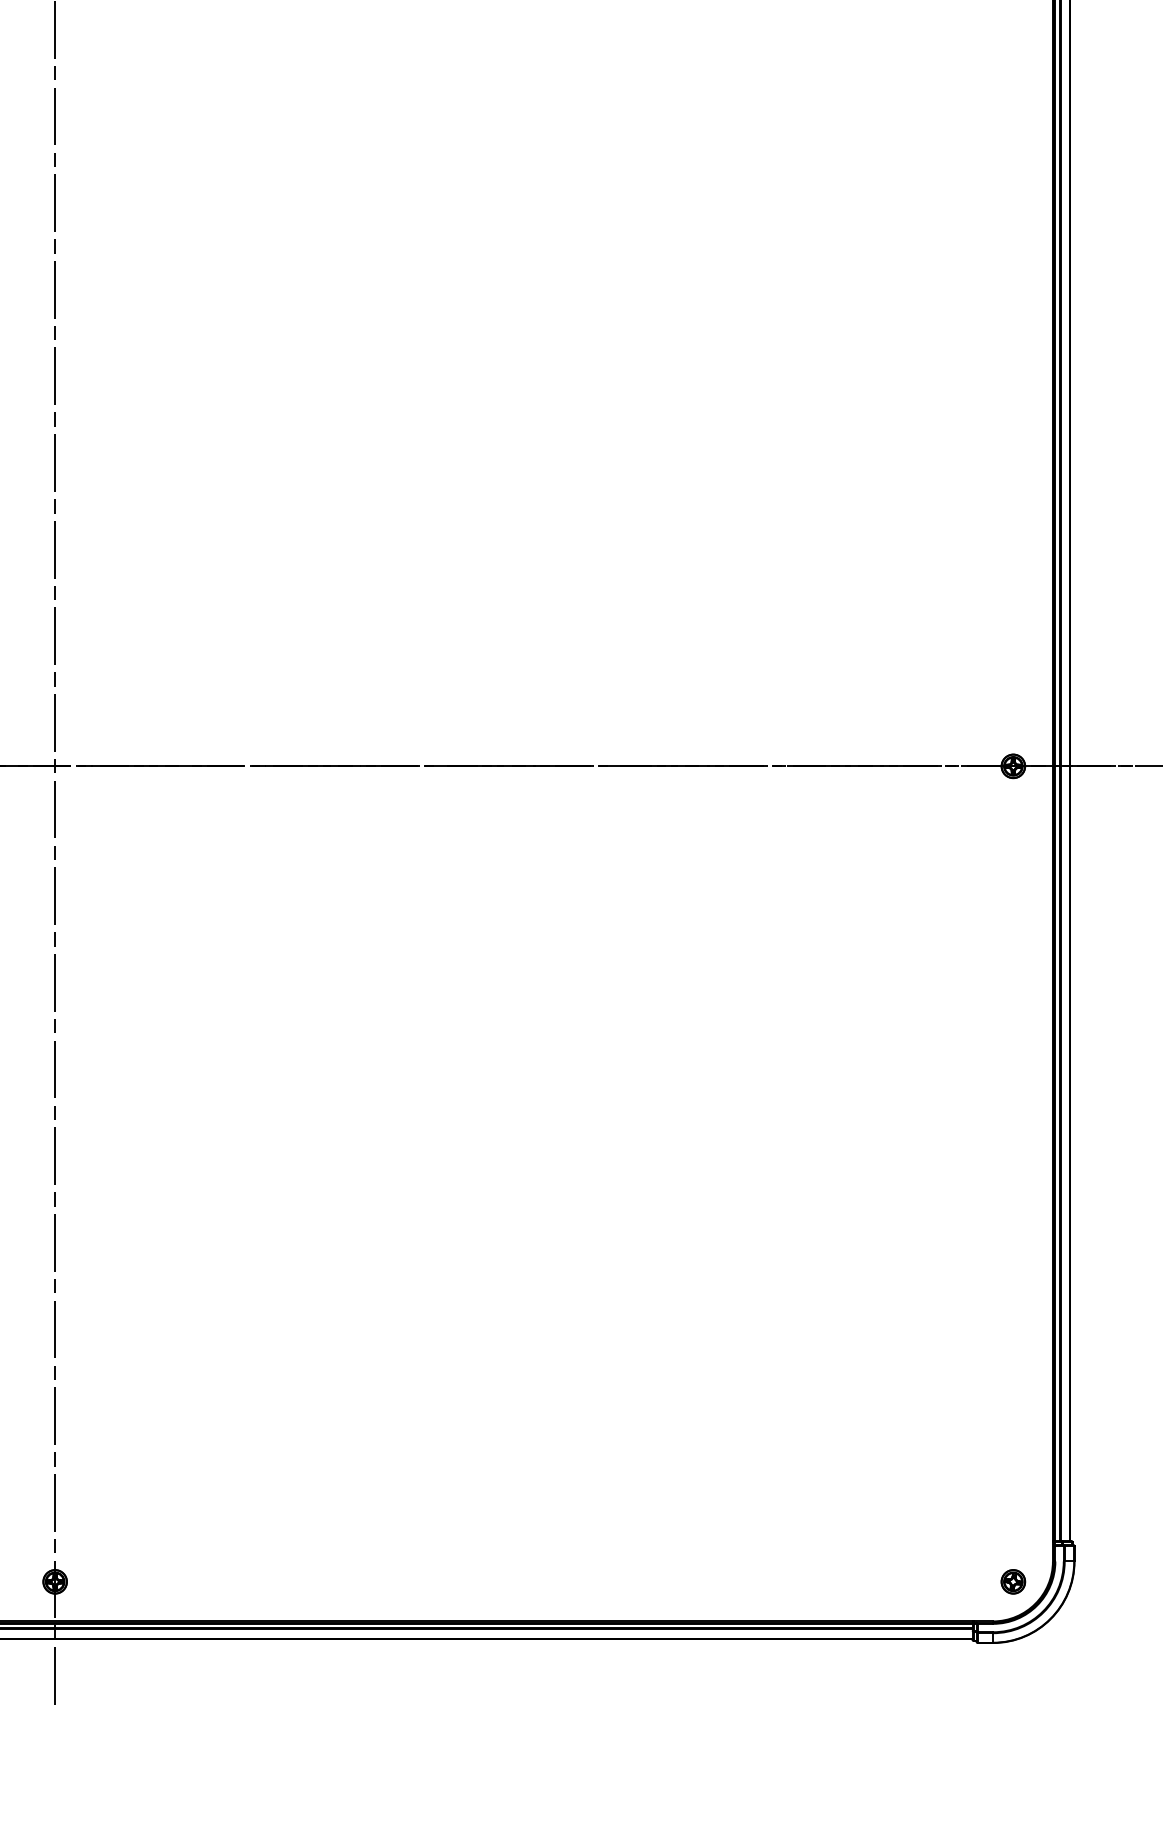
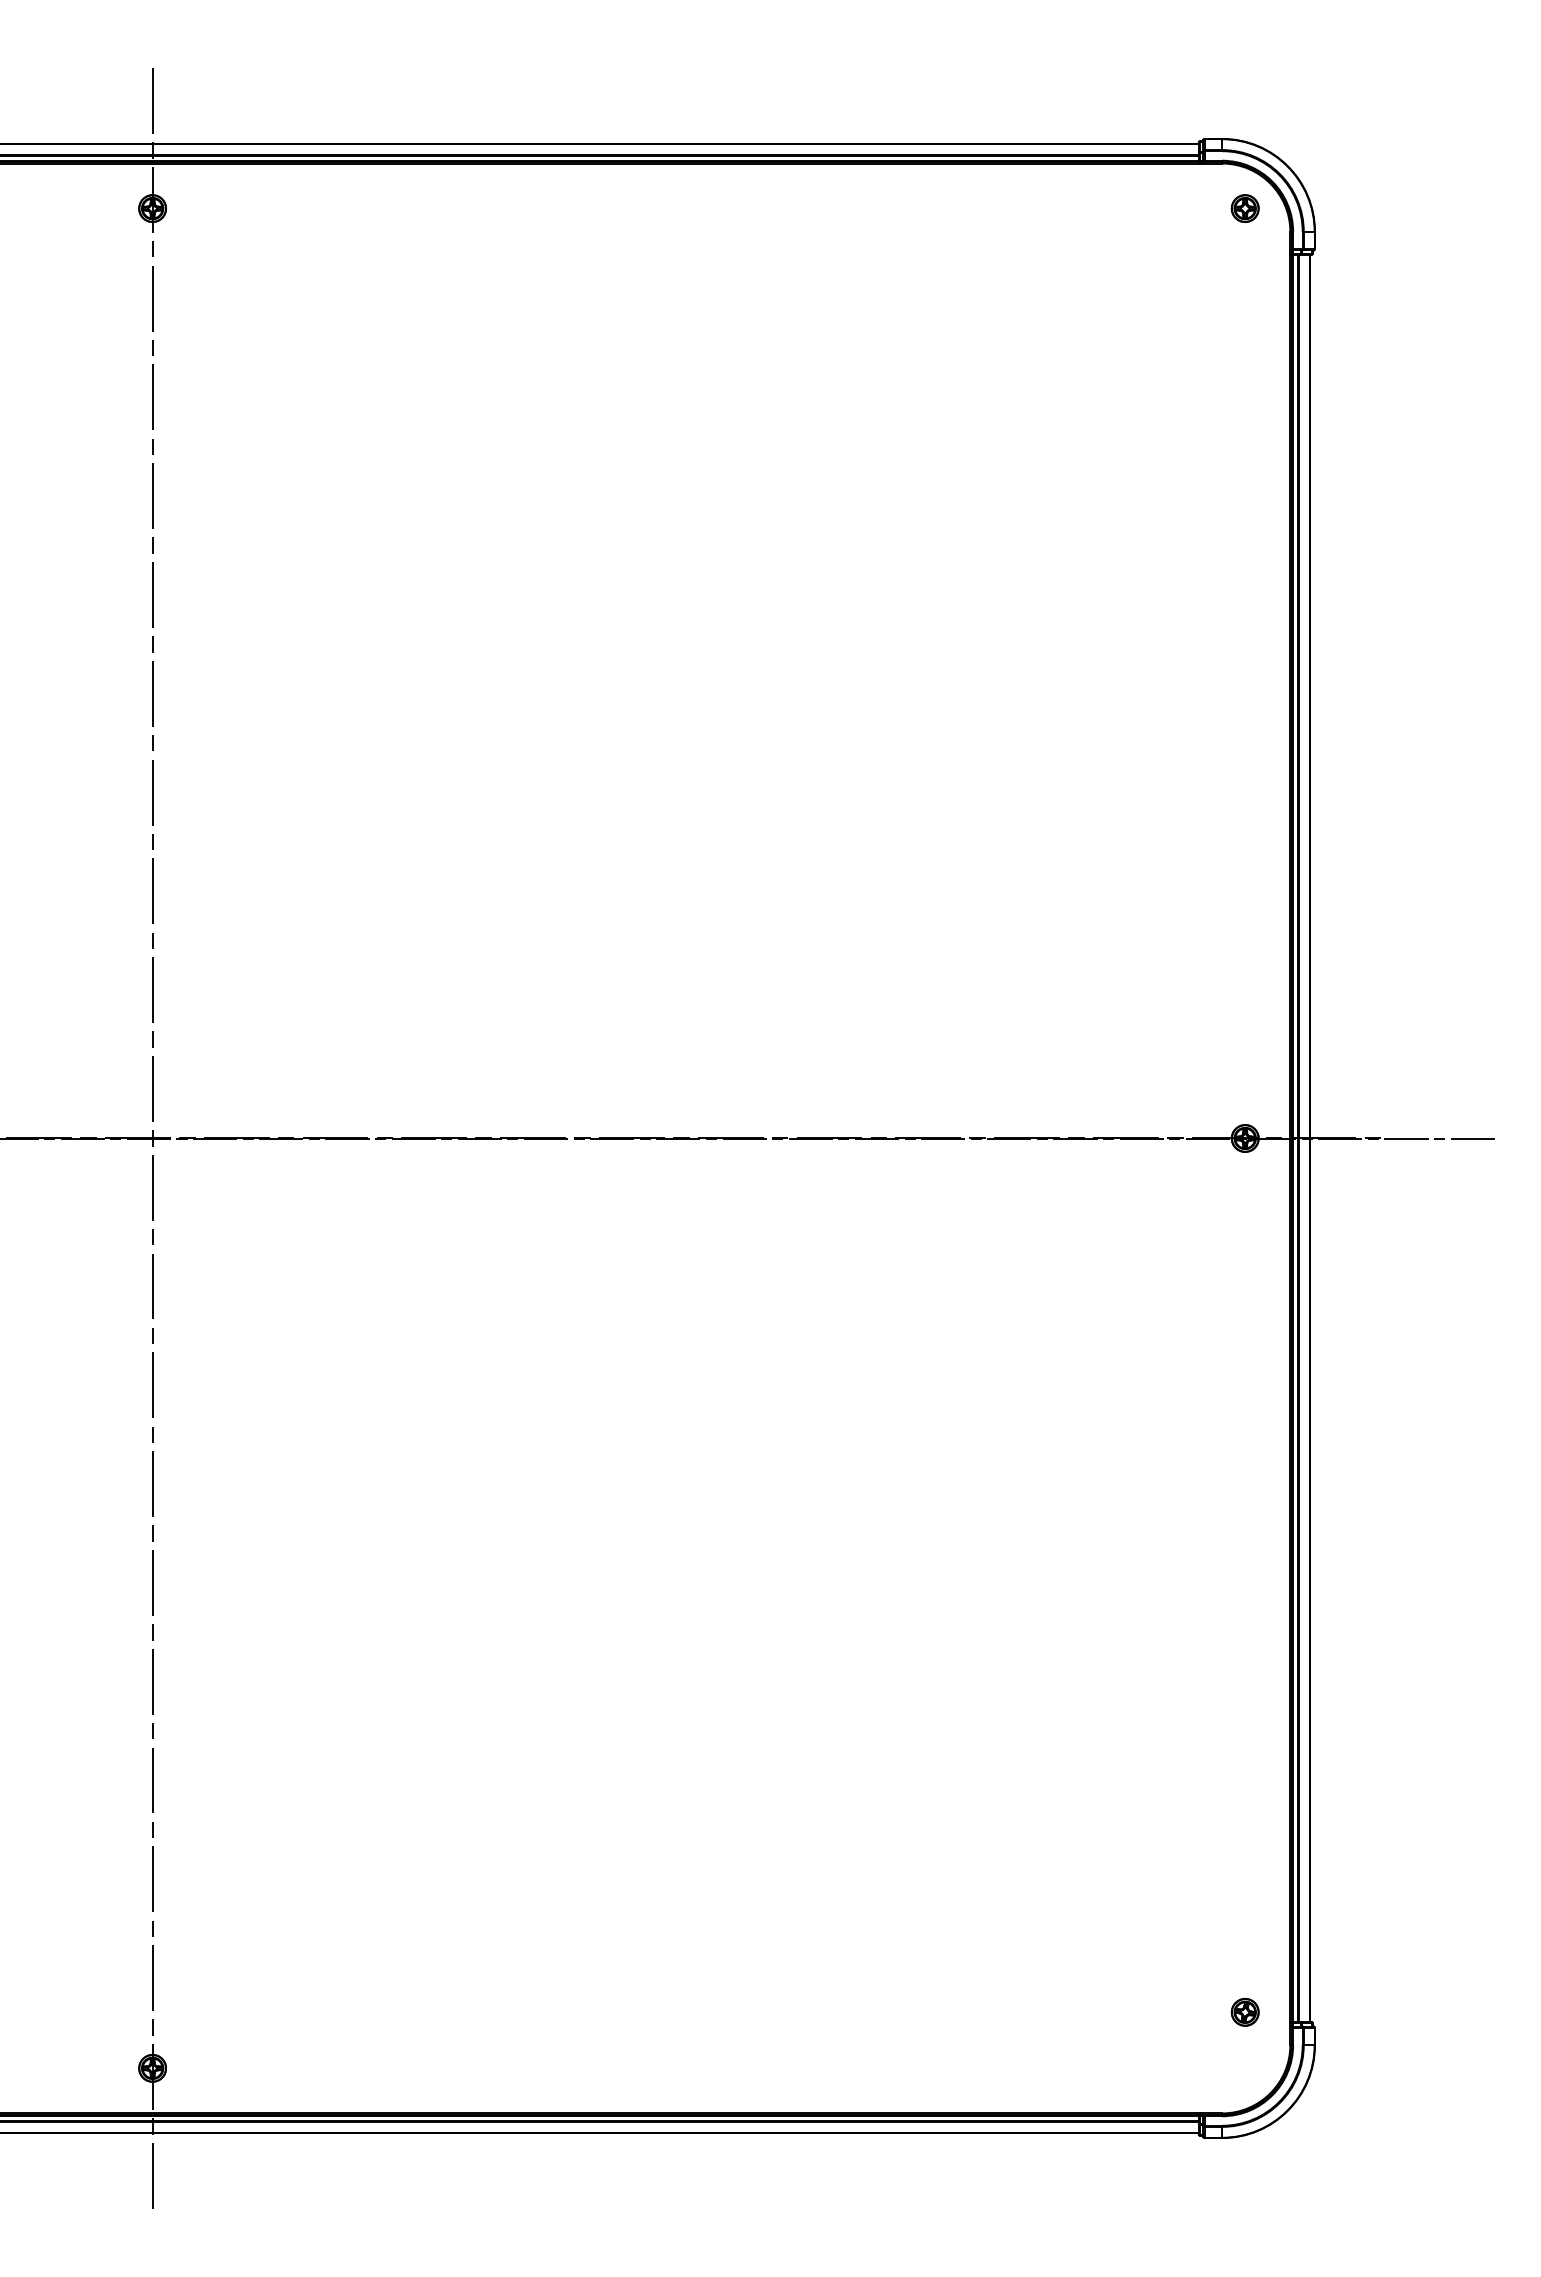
part: (1012, 1581) -> (1244, 2012), moved

